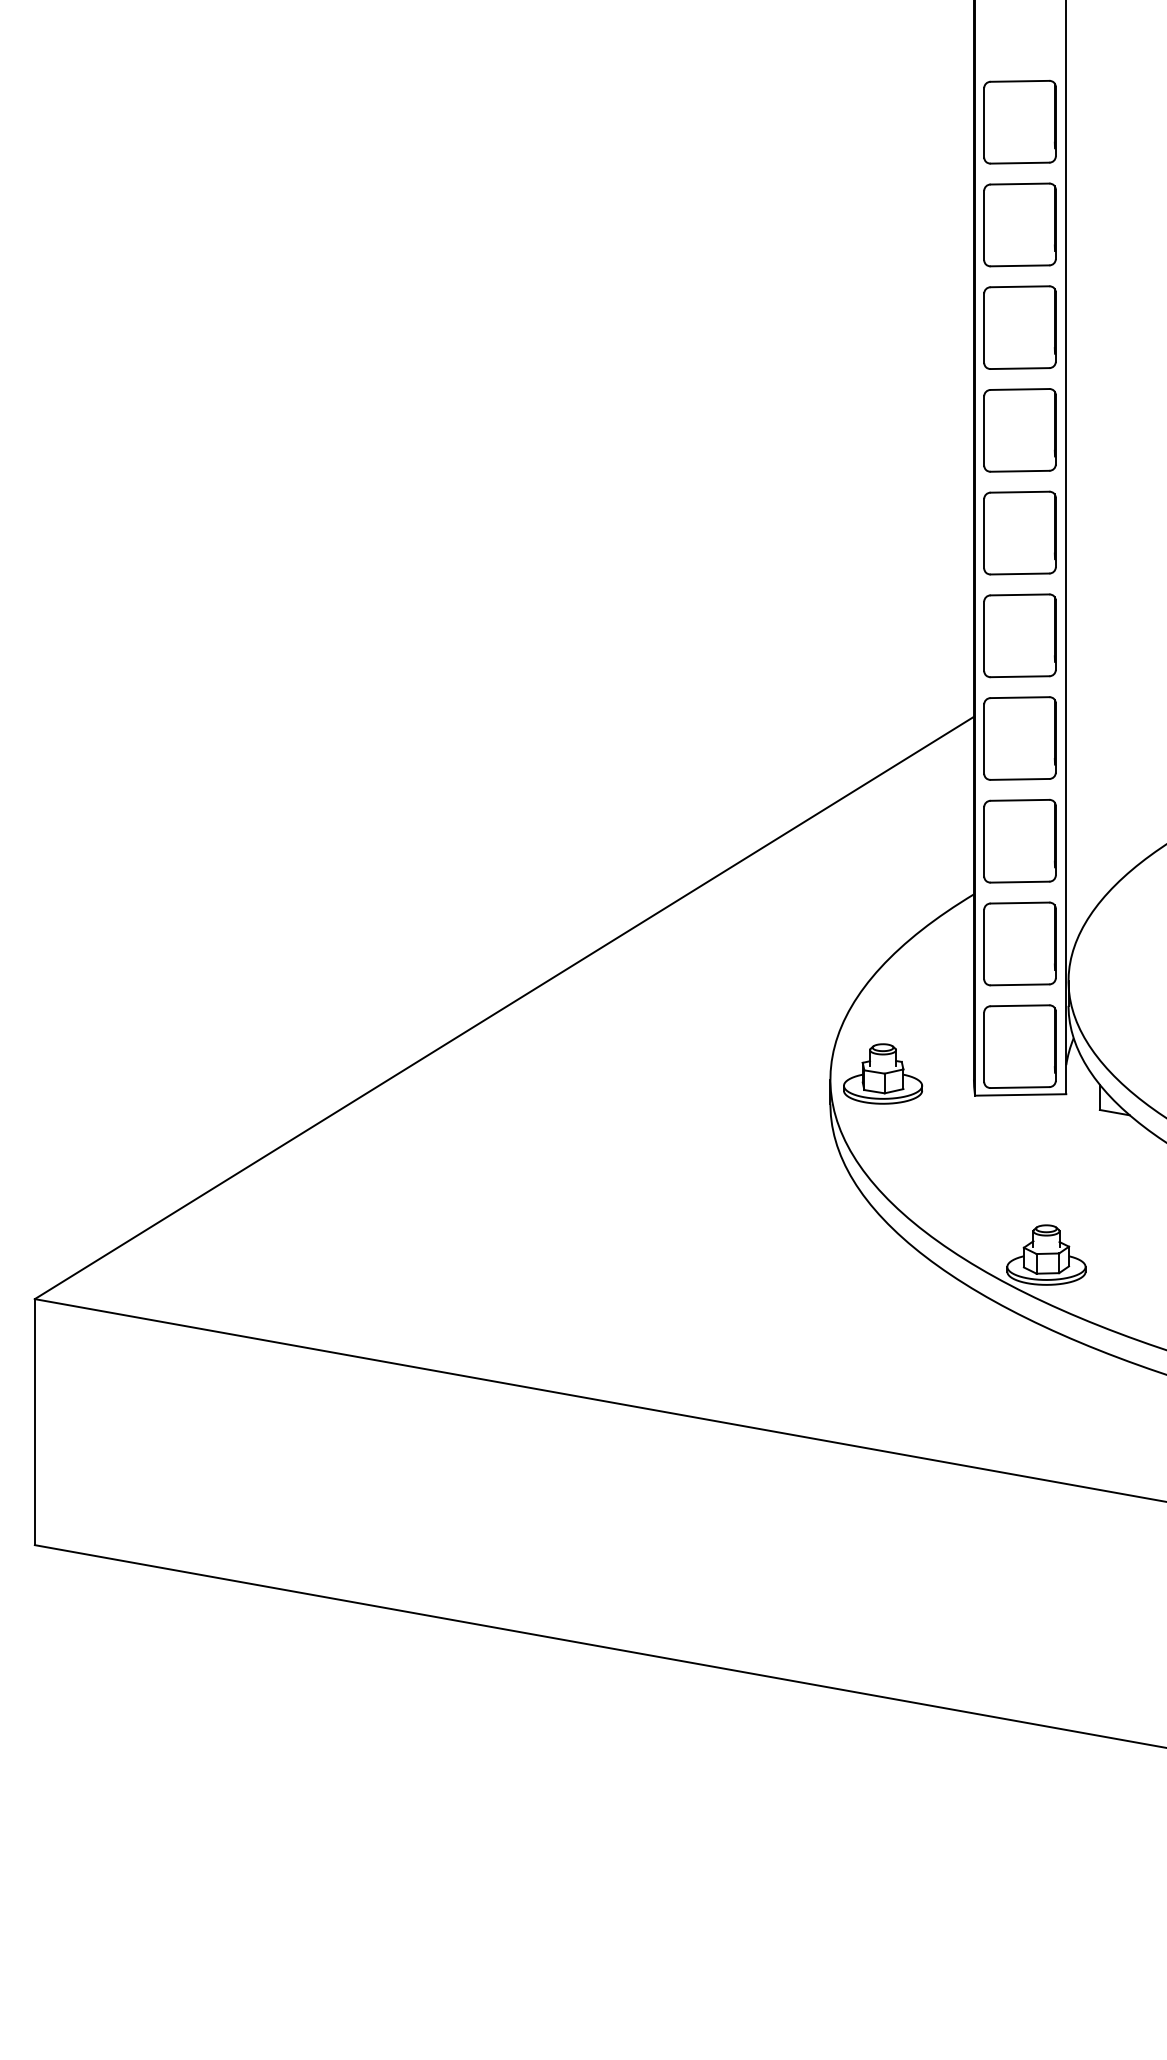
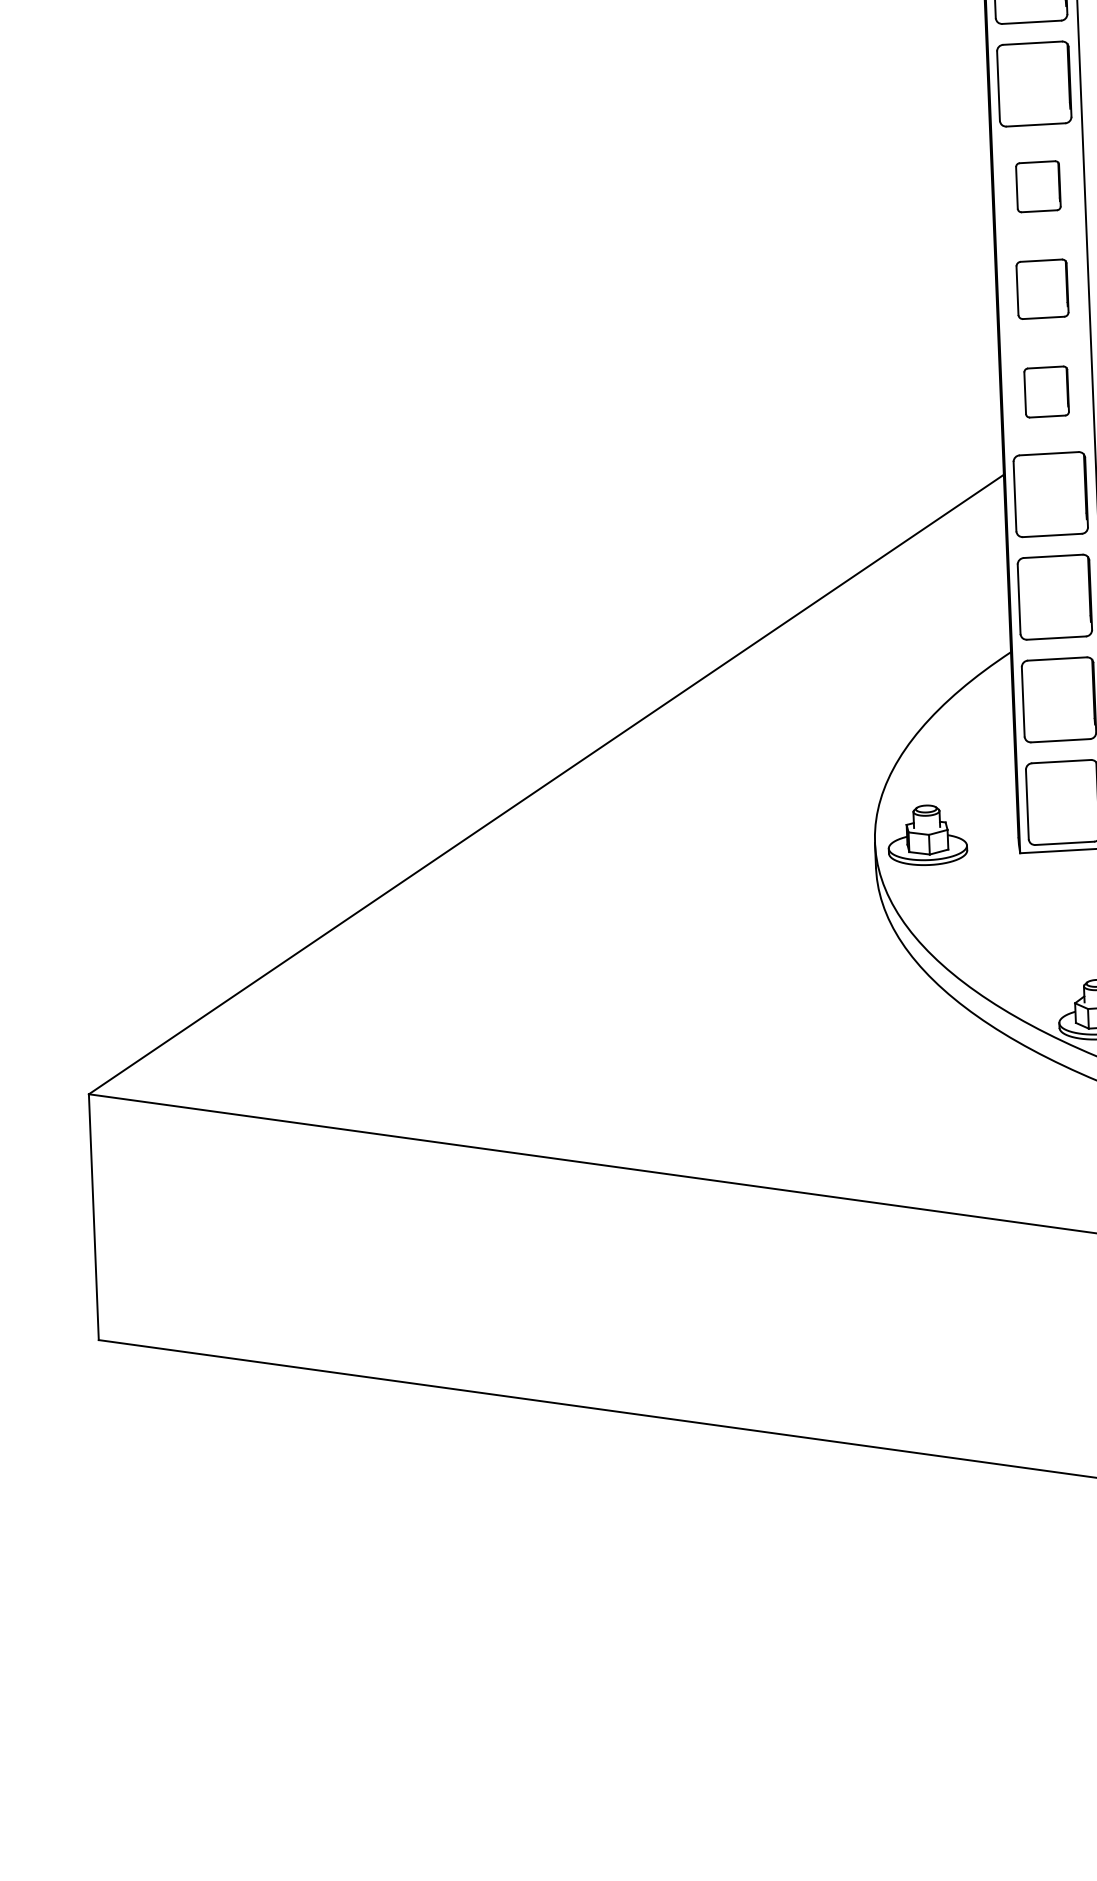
part: (1019, 430) -> (1037, 186), size x0.6
part: (1019, 532) -> (1042, 288), size x0.7
part: (1019, 635) -> (1046, 391), size x0.6

